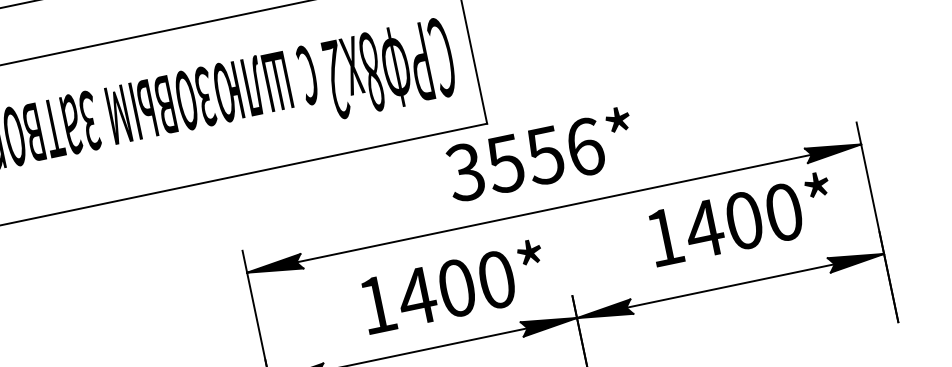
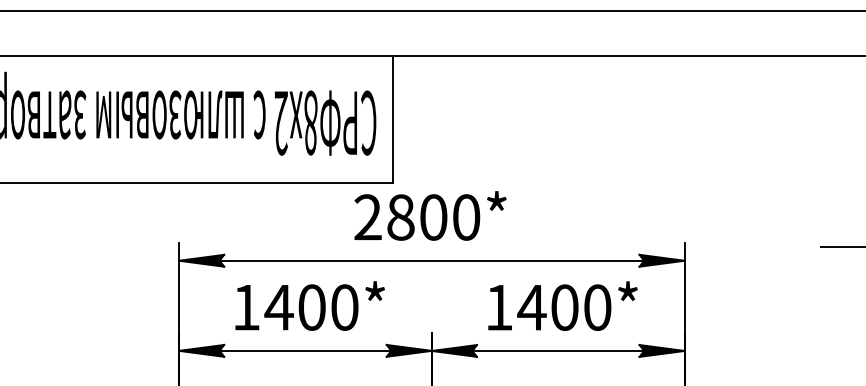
text: (524, 159) -> (416, 217), 3556* -> 2800*
text: (740, 218) -> (562, 305), moved
text: (453, 286) -> (309, 305), moved

